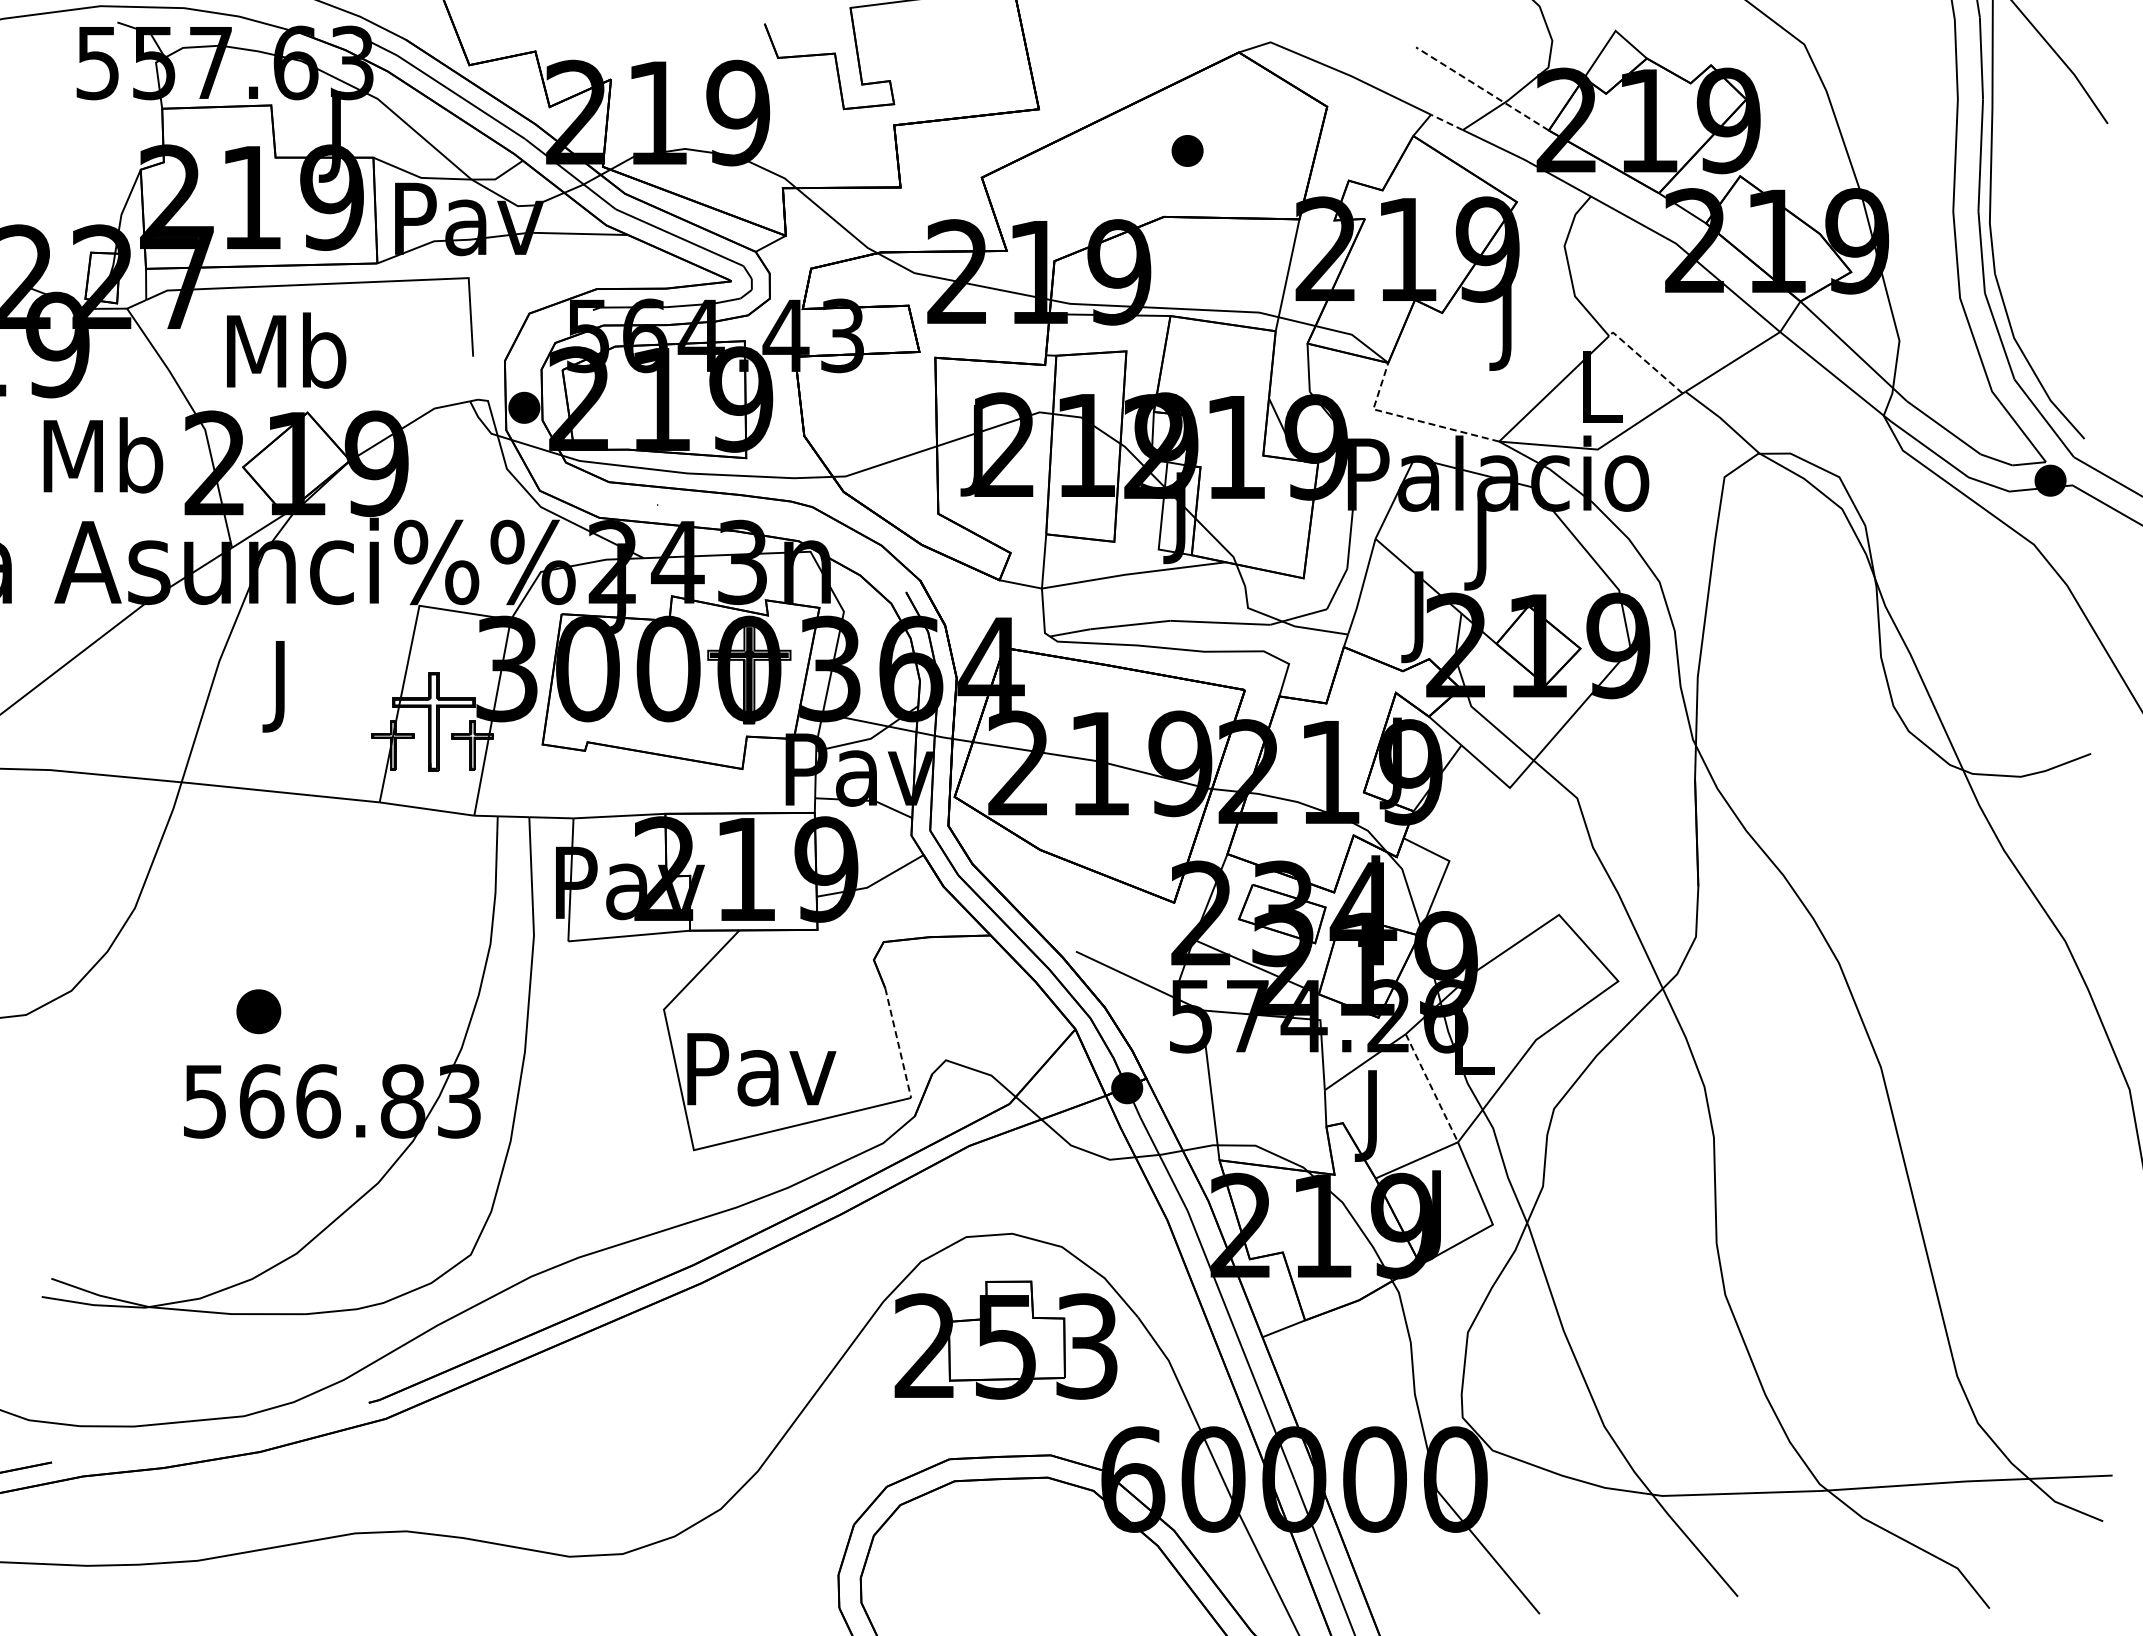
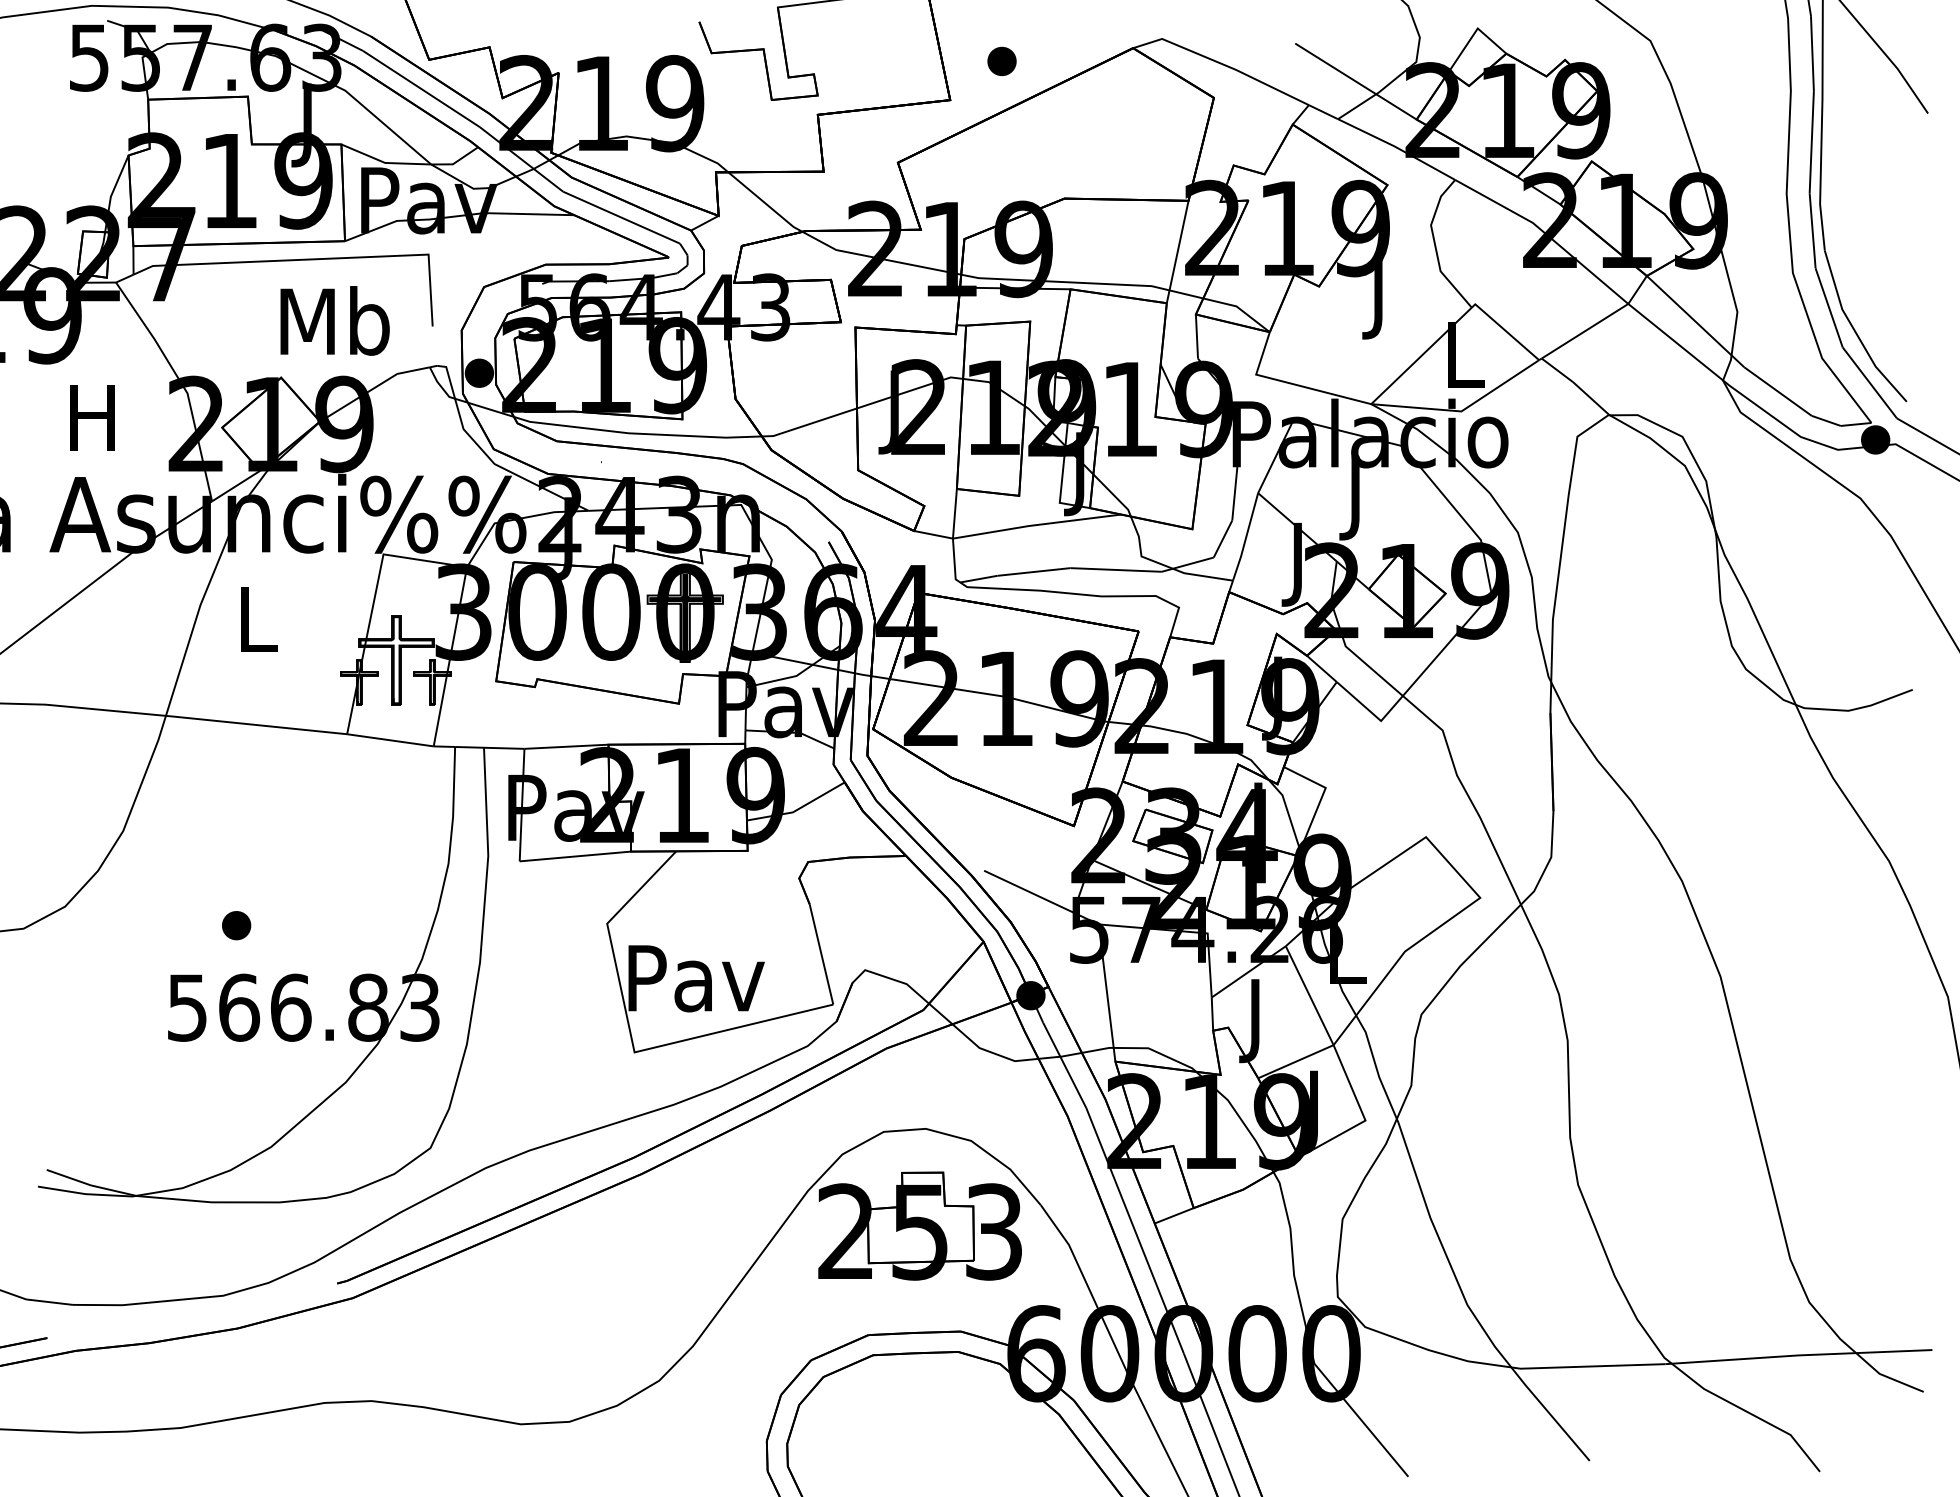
line: (1482, 88) -> (1355, 81), dashed -> solid
line: (1446, 122) -> (1323, 112), dashed -> solid
part: (1187, 150) -> (1001, 61), moved
text: (286, 350) -> (335, 320), moved
line: (1645, 360) -> (1505, 329), dashed -> solid
line: (1412, 419) -> (1291, 383), dashed -> solid
text: (103, 455) -> (94, 416), Mb -> H
text: (282, 686) -> (258, 628), J -> L
part: (258, 1011) -> (236, 925), size x0.71
line: (898, 1043) -> (821, 954), dashed -> solid
line: (1432, 1088) -> (1310, 995), dashed -> solid

